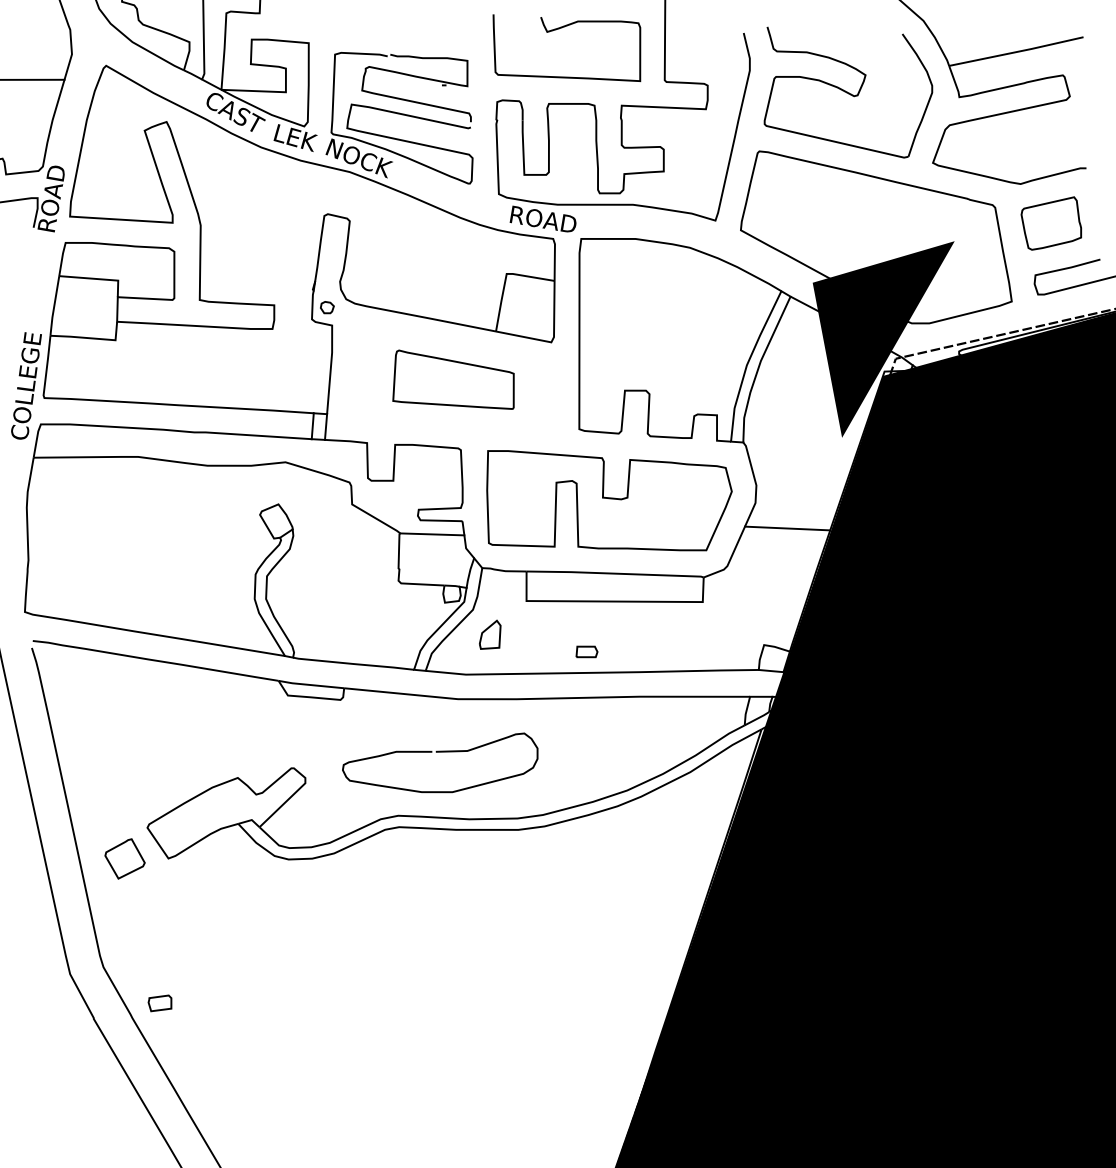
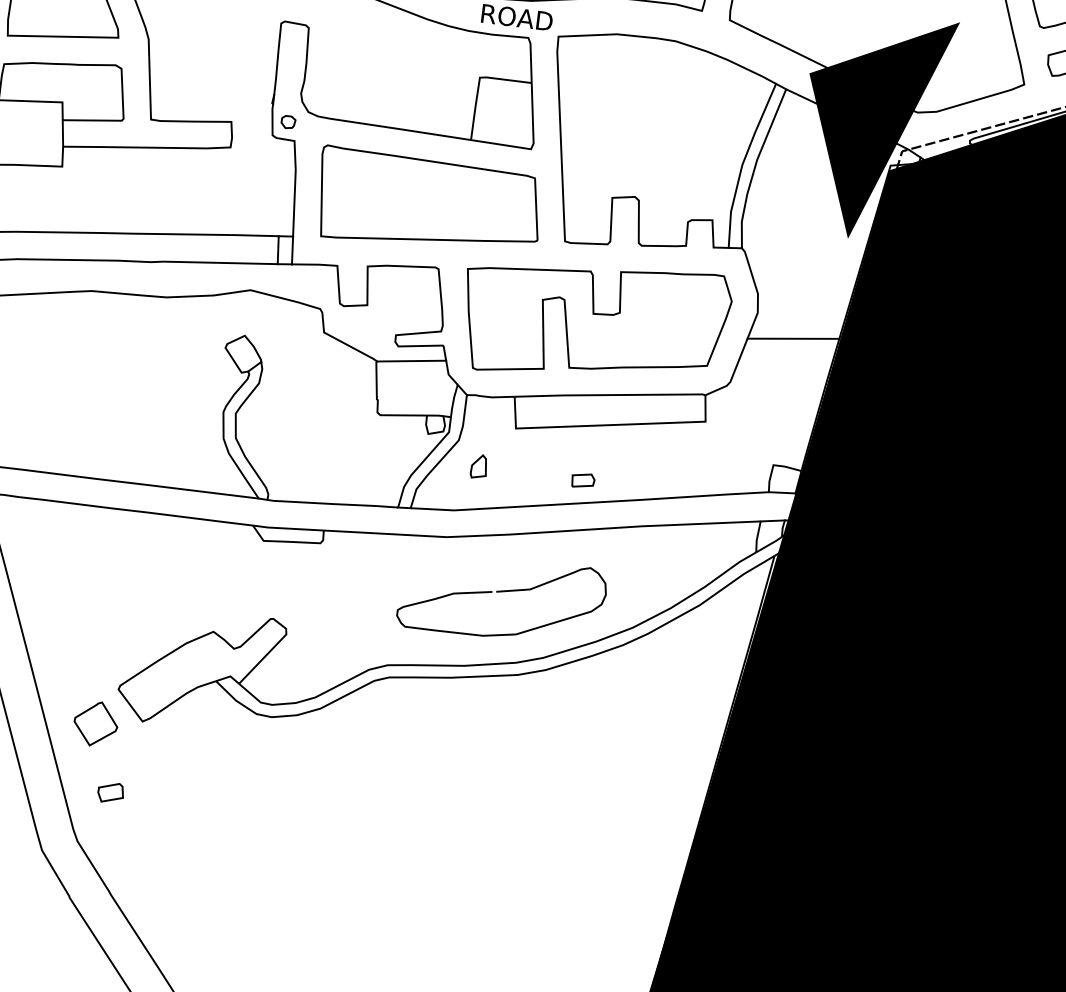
part: (453, 379) -> (427, 193), size x1.67
part: (489, 634) -> (477, 466), size x0.71
curve: (440, 752) -> (501, 592), moved
part: (159, 1003) -> (110, 792), moved

